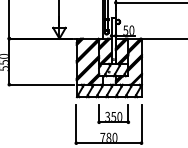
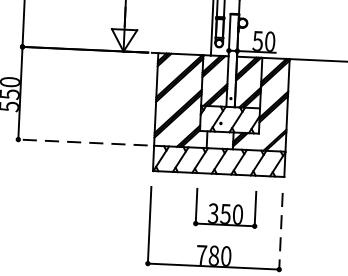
line: (40, 84) -> (81, 142), solid -> dashed
line: (141, 124) -> (280, 231), solid -> dashed

